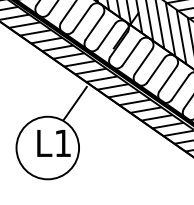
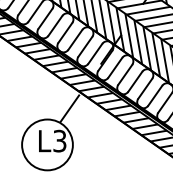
text: (62, 142) -> (59, 140), L1 -> L3

